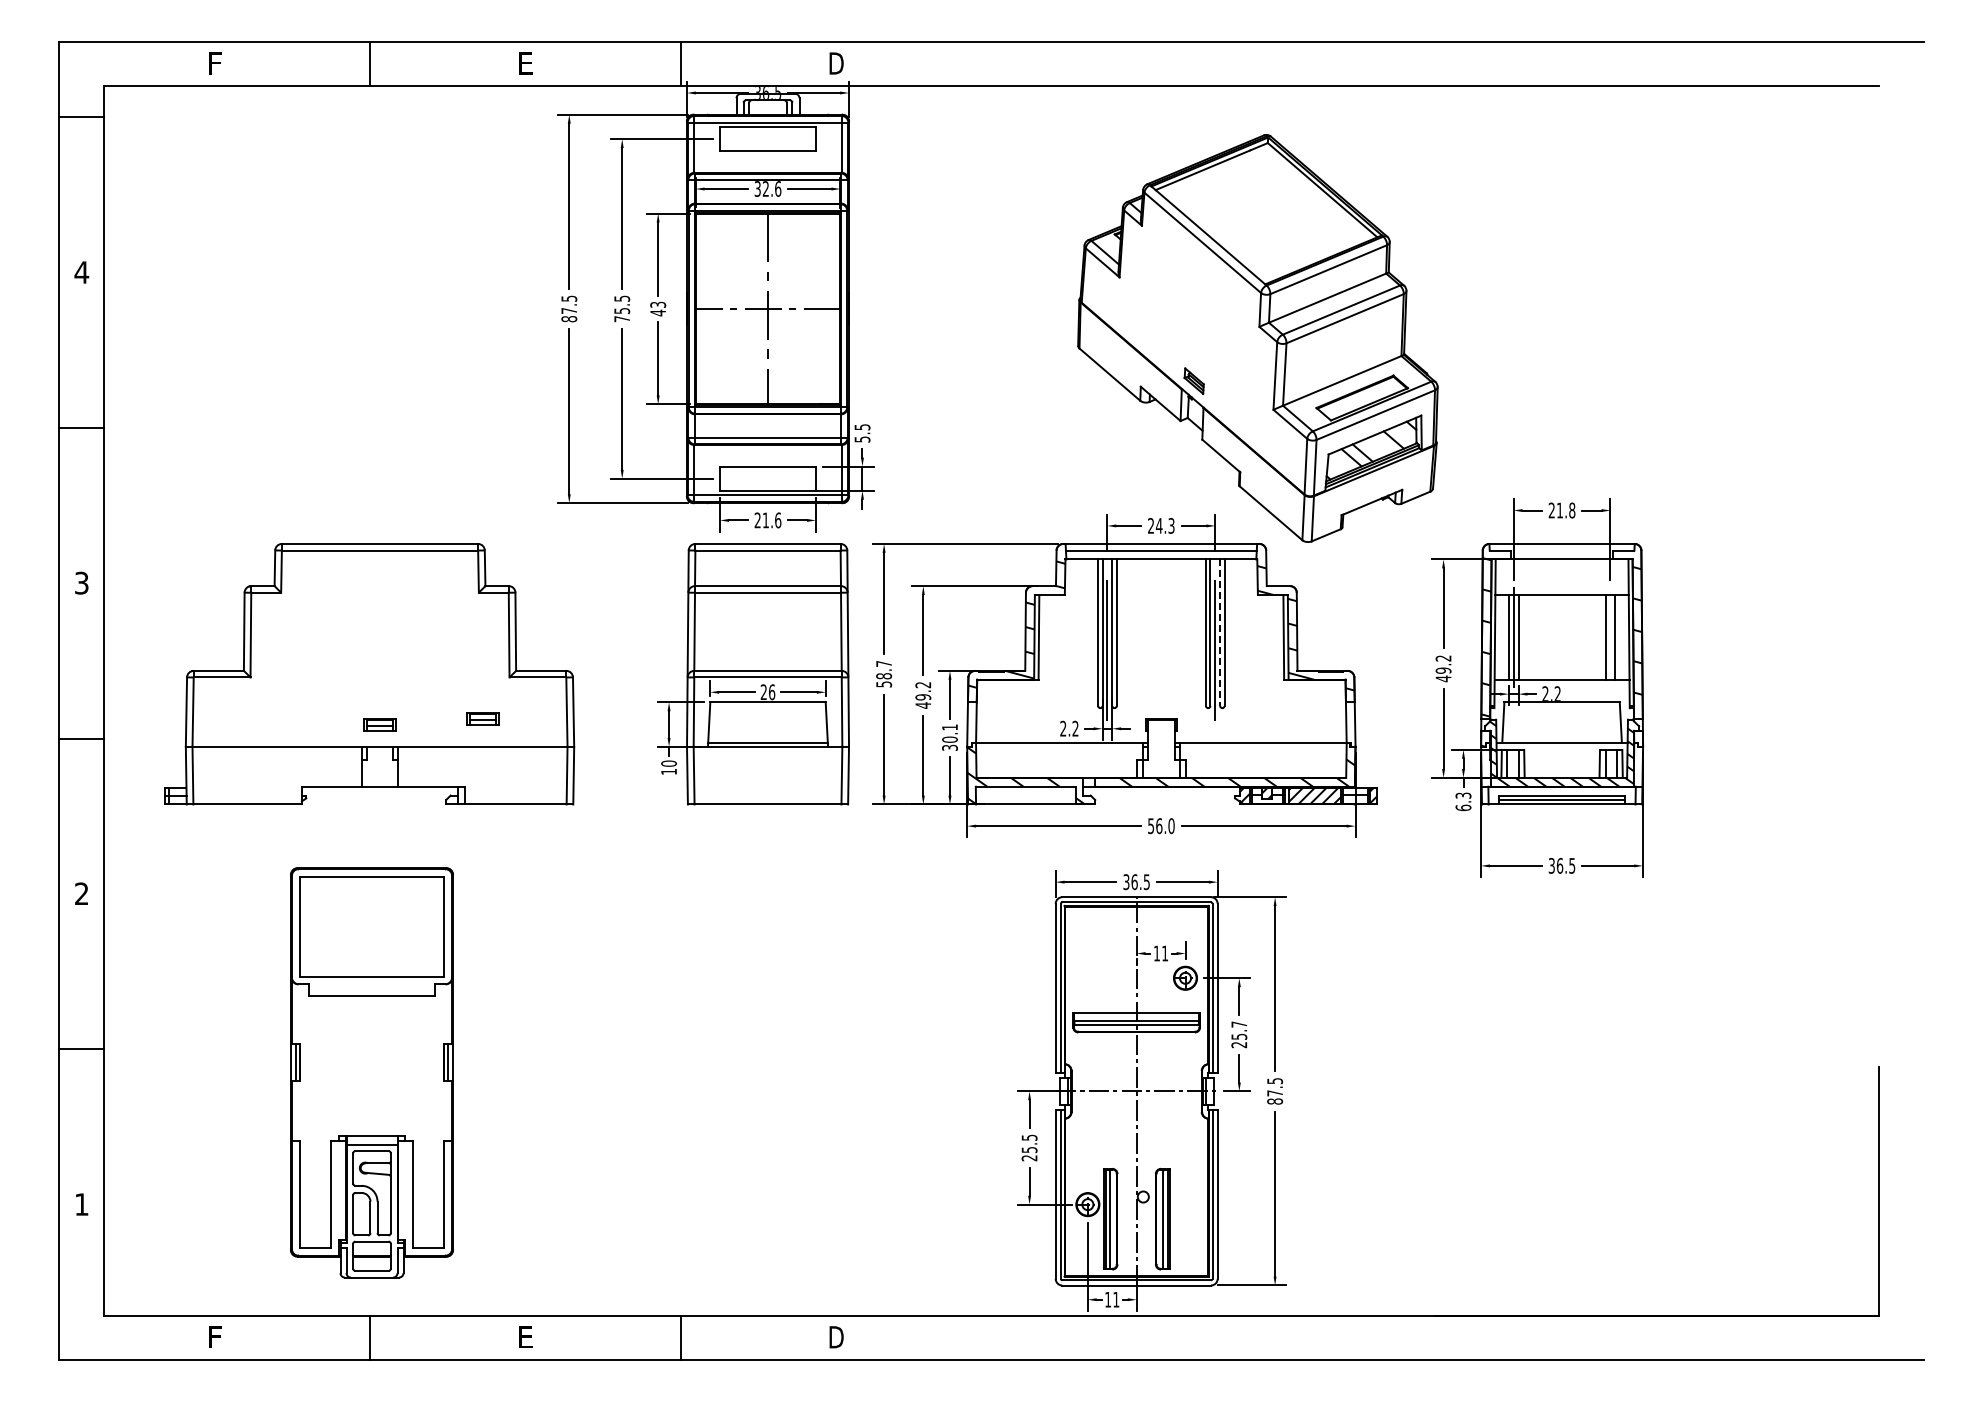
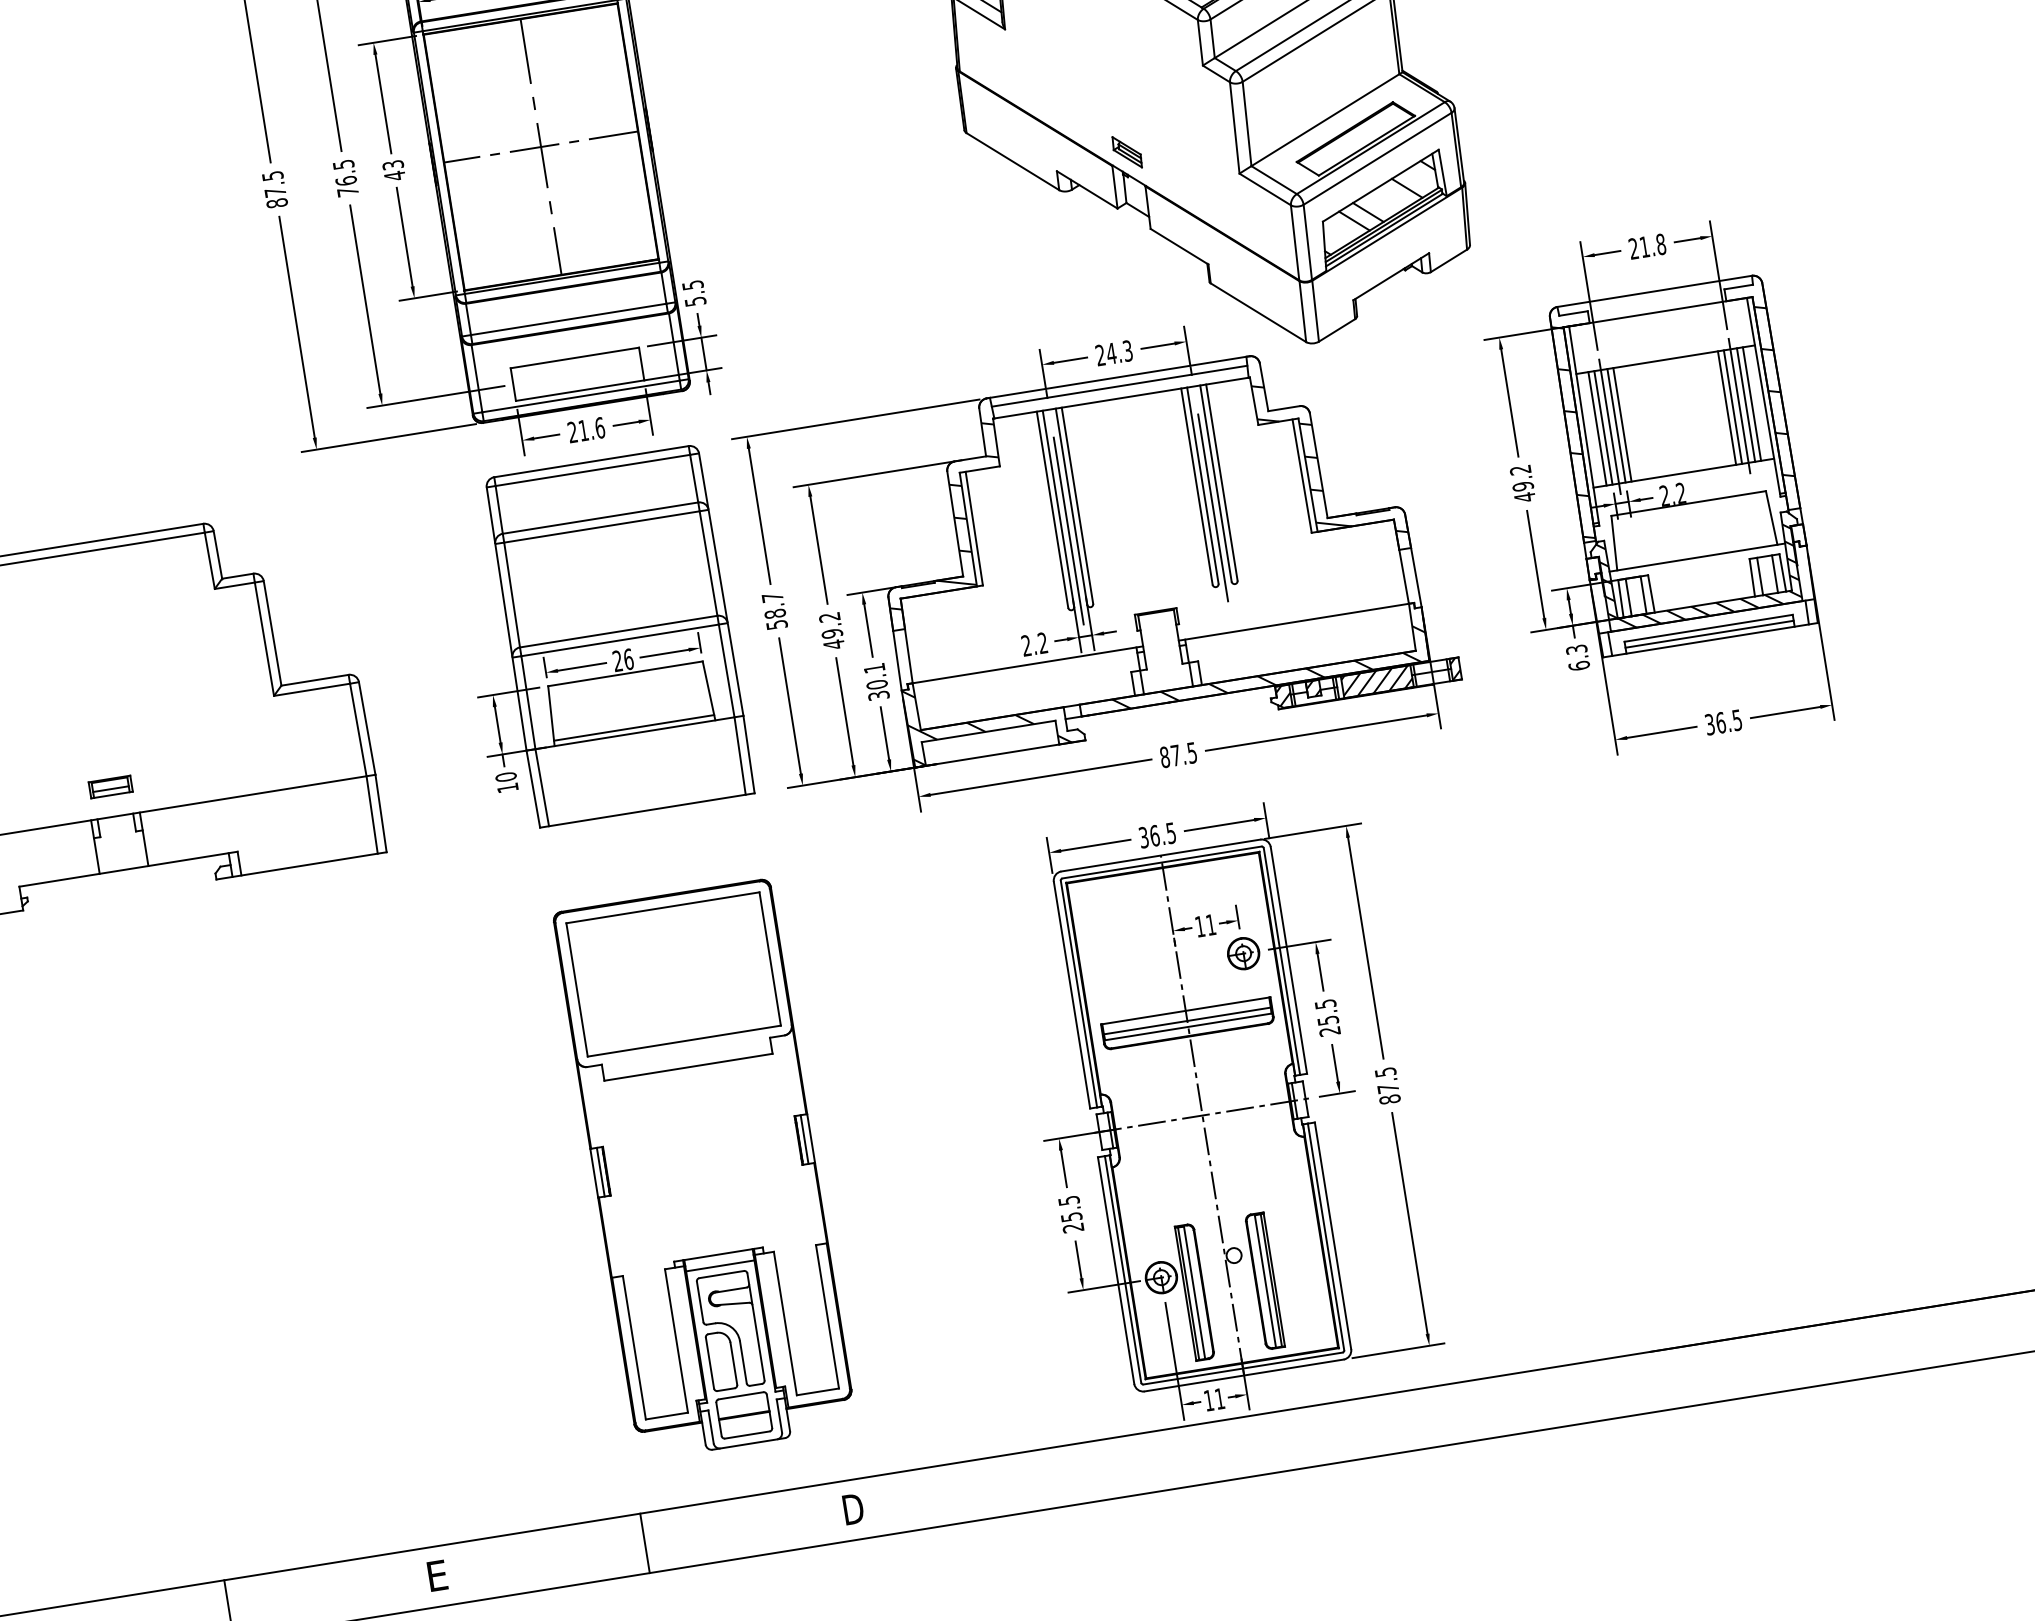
text: (622, 310) -> (346, 180), 75.5 -> 76.5
line: (1220, 633) -> (1216, 484), dashed -> solid
line: (1504, 637) -> (1597, 428), added
line: (1523, 637) -> (1623, 424), added
line: (1601, 637) -> (1727, 408), added
line: (1610, 637) -> (1739, 406), added
line: (1619, 637) -> (1751, 404), added
part: (482, 718) -> (246, 756), removed
text: (1161, 826) -> (1178, 755), 56.0 -> 87.5
text: (1239, 1024) -> (1325, 1003), 25.7 -> 25.5
part: (371, 1072) -> (704, 1169), moved

